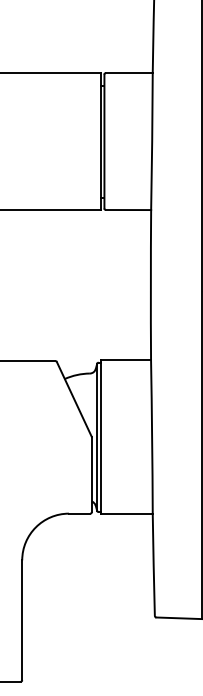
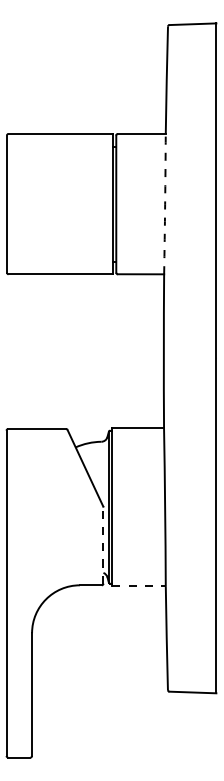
arc: (152, 141) -> (165, 204), solid -> dashed
line: (91, 473) -> (103, 544), solid -> dashed
line: (127, 514) -> (139, 586), solid -> dashed

